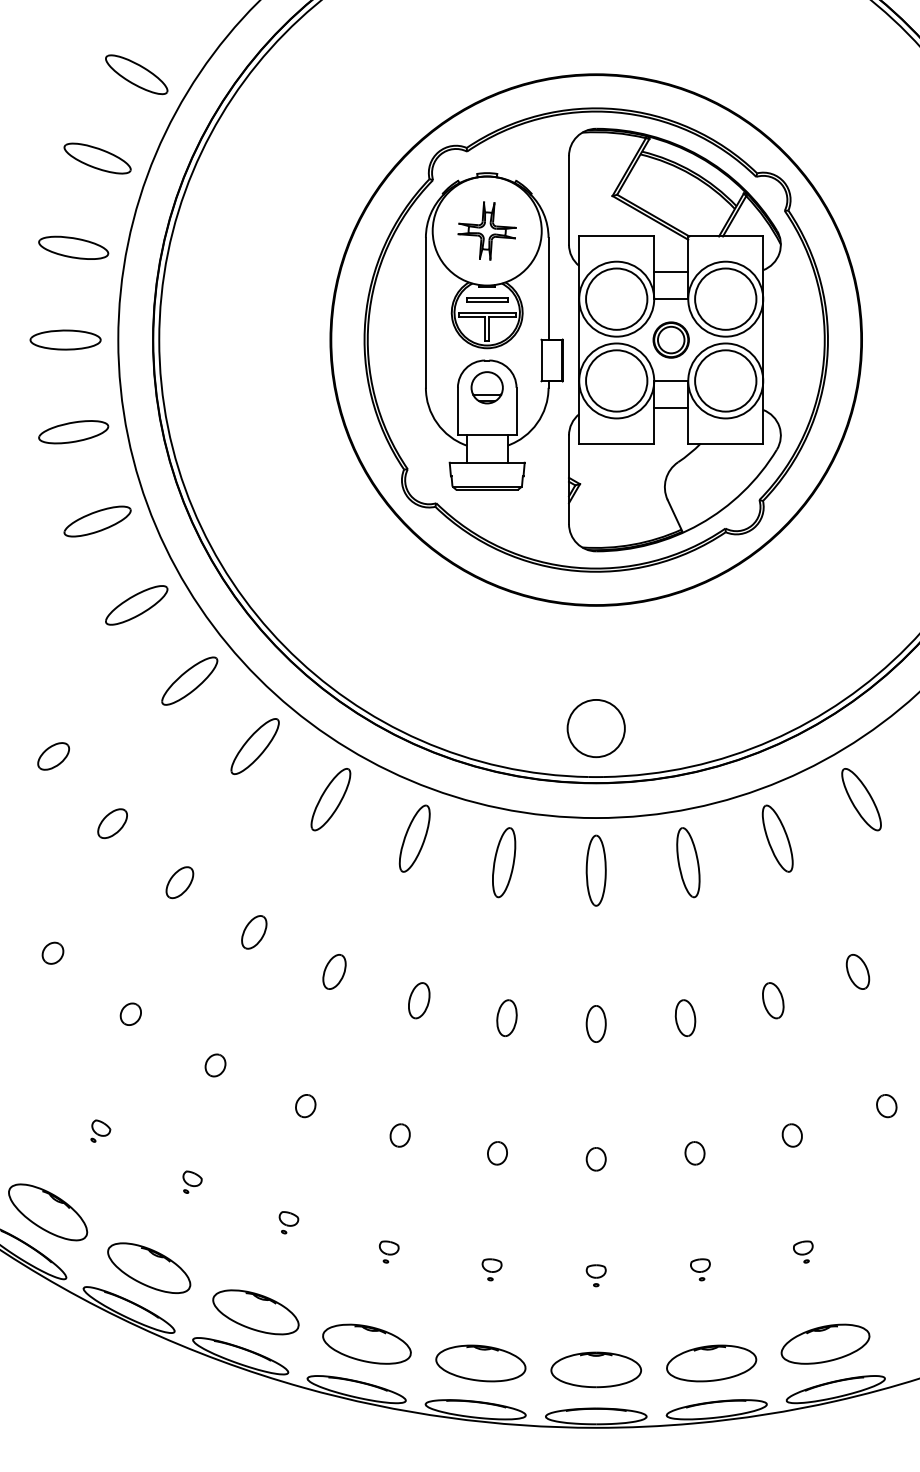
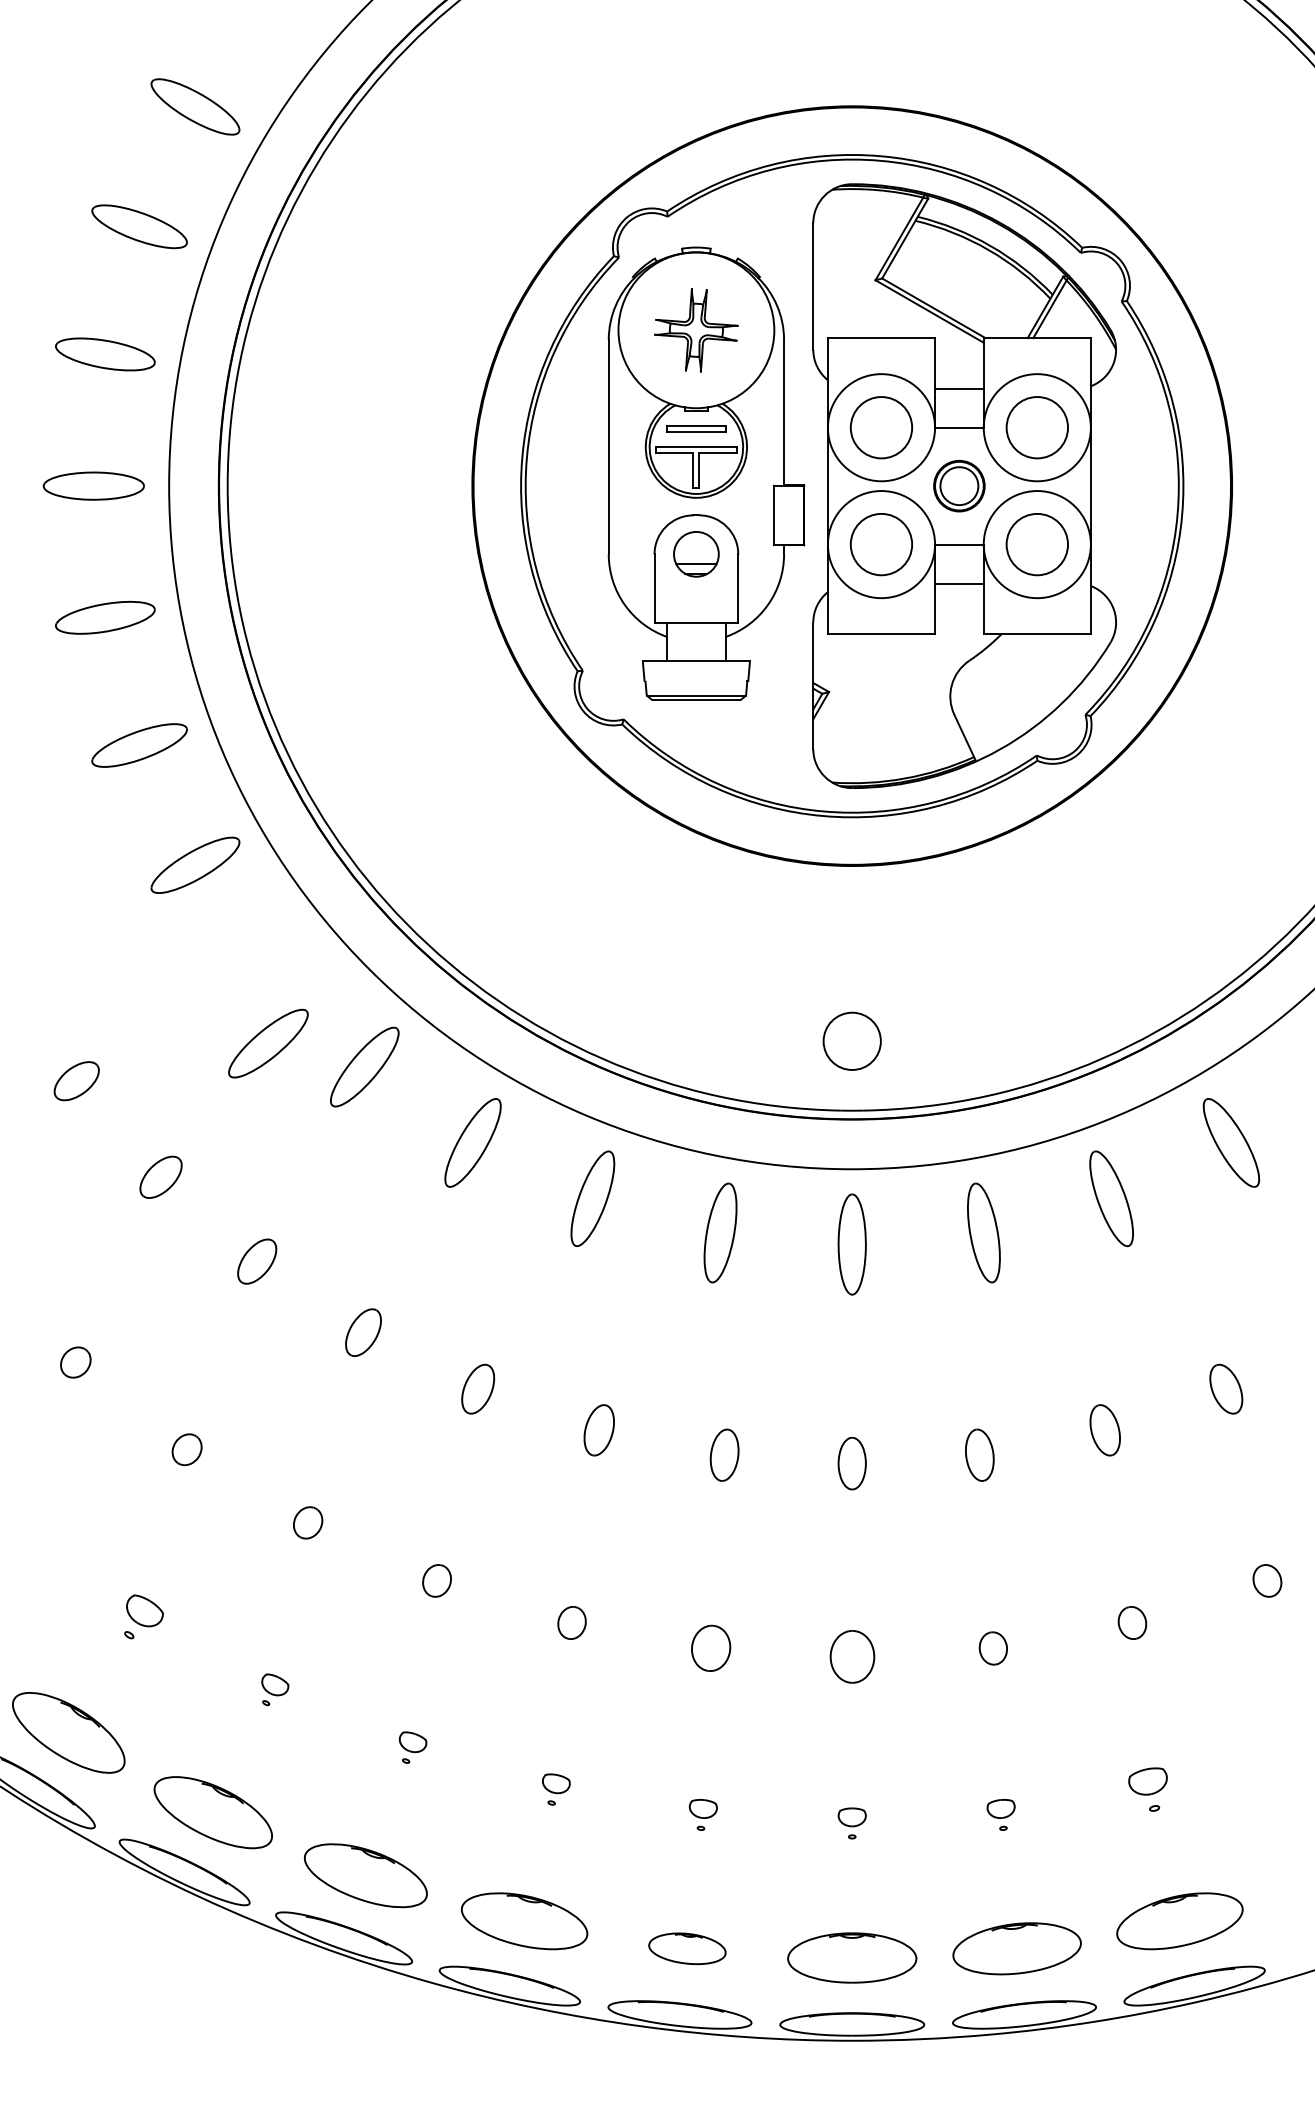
circle: (616, 298) -> (881, 426), size x0.7
circle: (725, 298) -> (1036, 426), size x0.7
circle: (616, 380) -> (881, 543), size x0.7
circle: (725, 380) -> (1036, 543), size x0.7
part: (189, 680) -> (268, 1042), moved
circle: (595, 728) -> (851, 1041), size x0.7
part: (100, 1130) -> (143, 1615), size x1.4
part: (497, 1153) -> (711, 1648), size x1.4
part: (595, 1159) -> (851, 1657), size x1.6
part: (803, 1251) -> (1148, 1788), size x1.4
part: (480, 1363) -> (686, 1948), size x0.6

